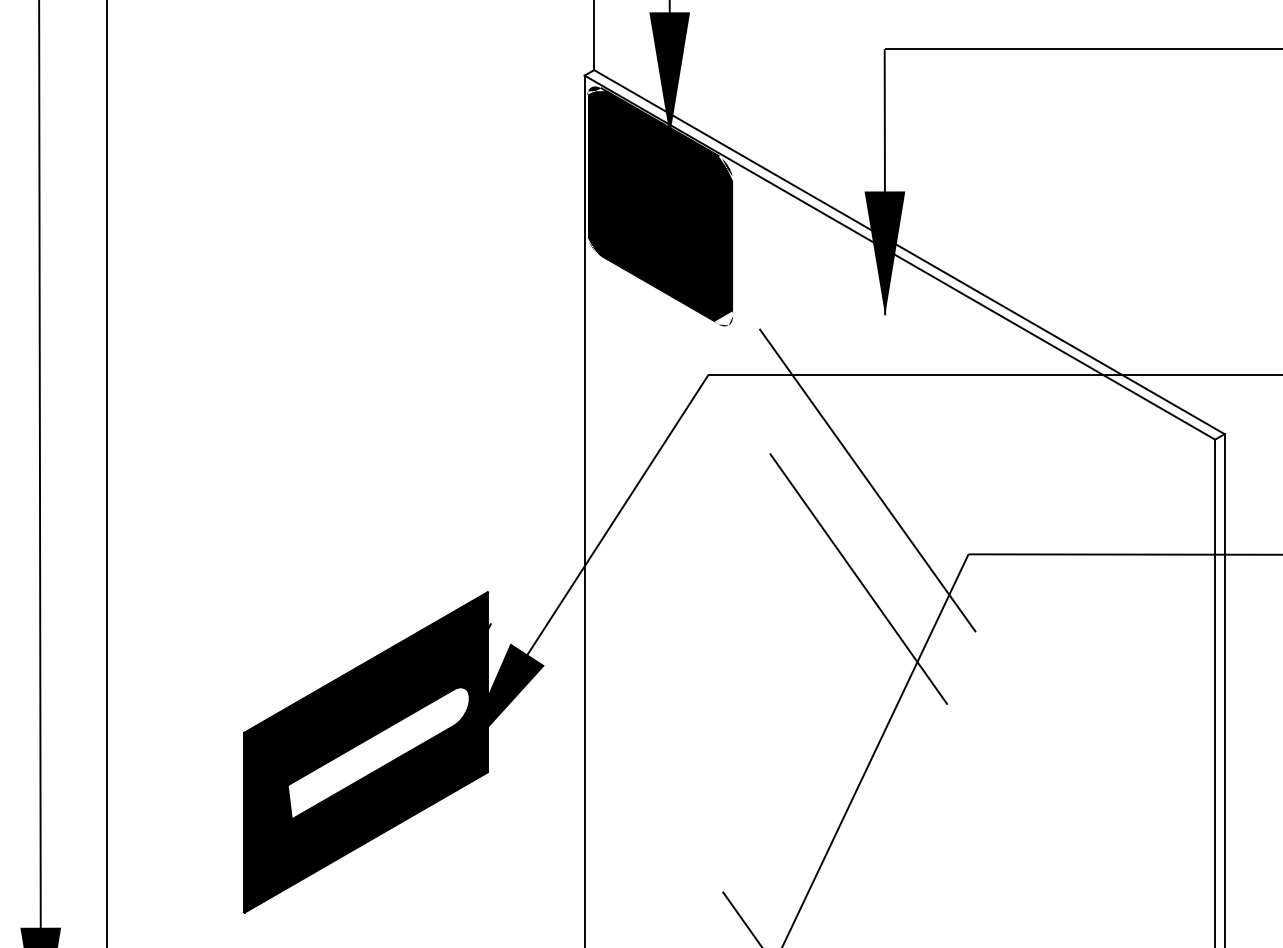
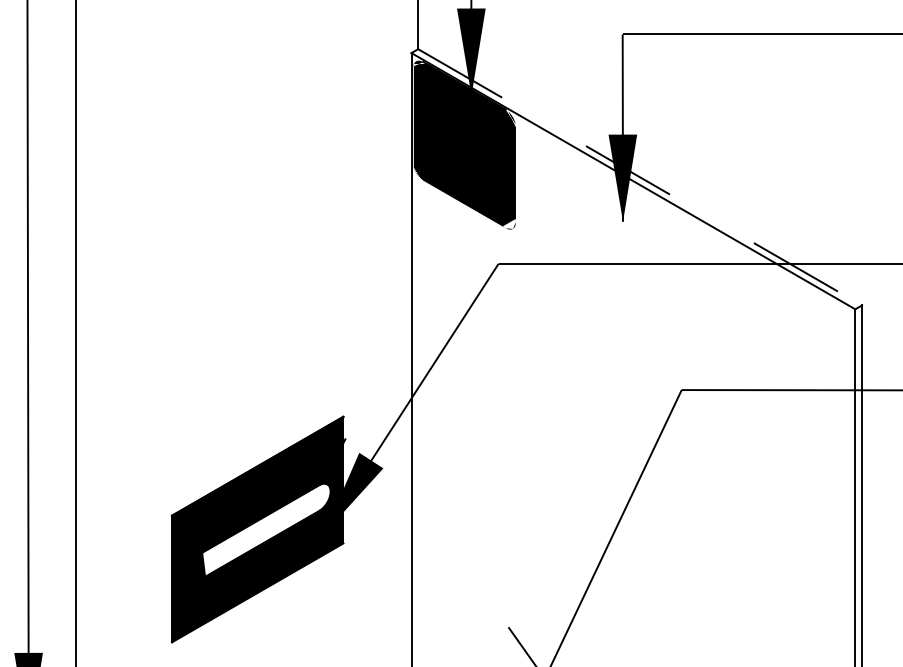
line: (909, 252) -> (640, 177), solid -> dashed
line: (867, 479) -> (610, 337), removed
line: (858, 579) -> (604, 407), removed

